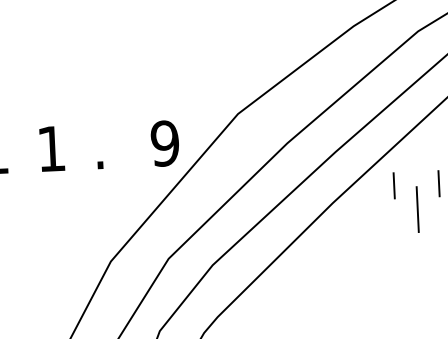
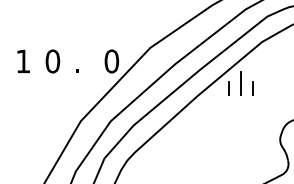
text: (164, 143) -> (111, 61), 9 -> 0
text: (50, 149) -> (52, 61), 1 -> 0
line: (416, 208) -> (240, 83), moved

